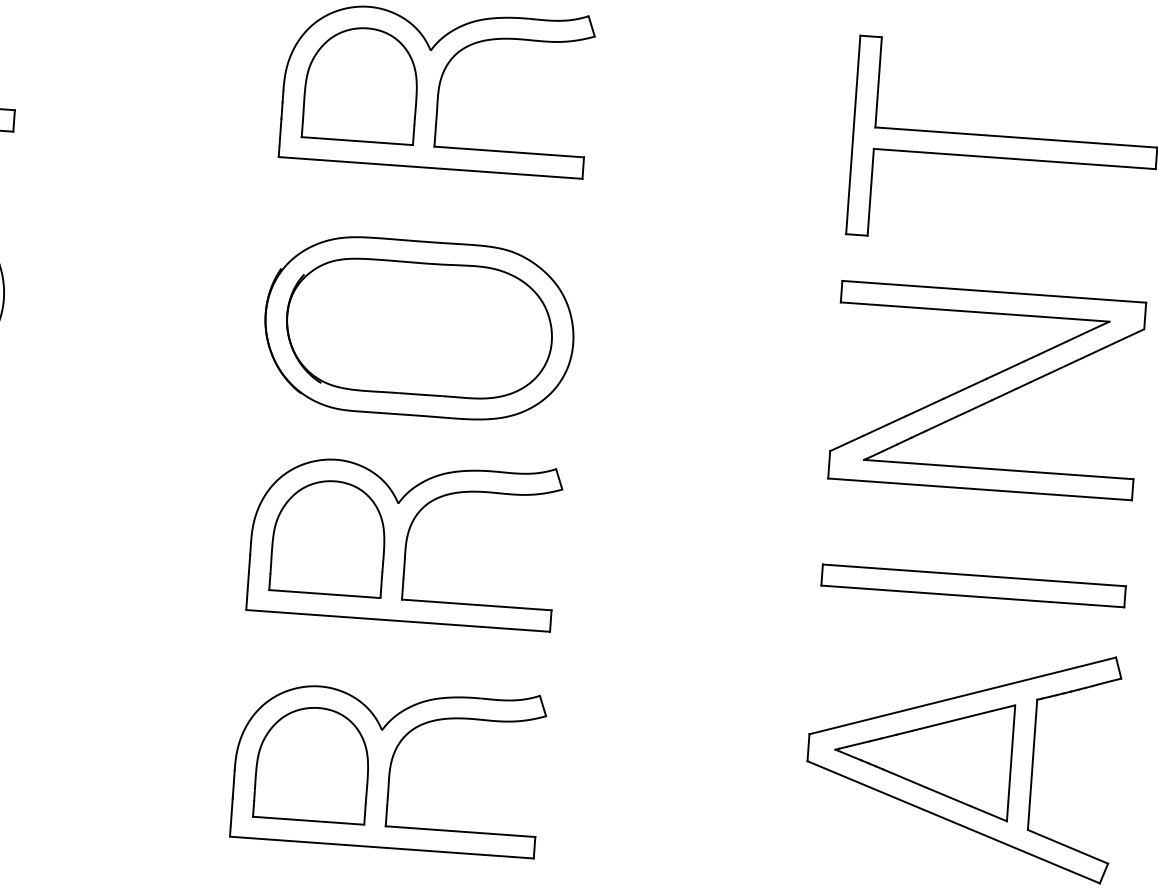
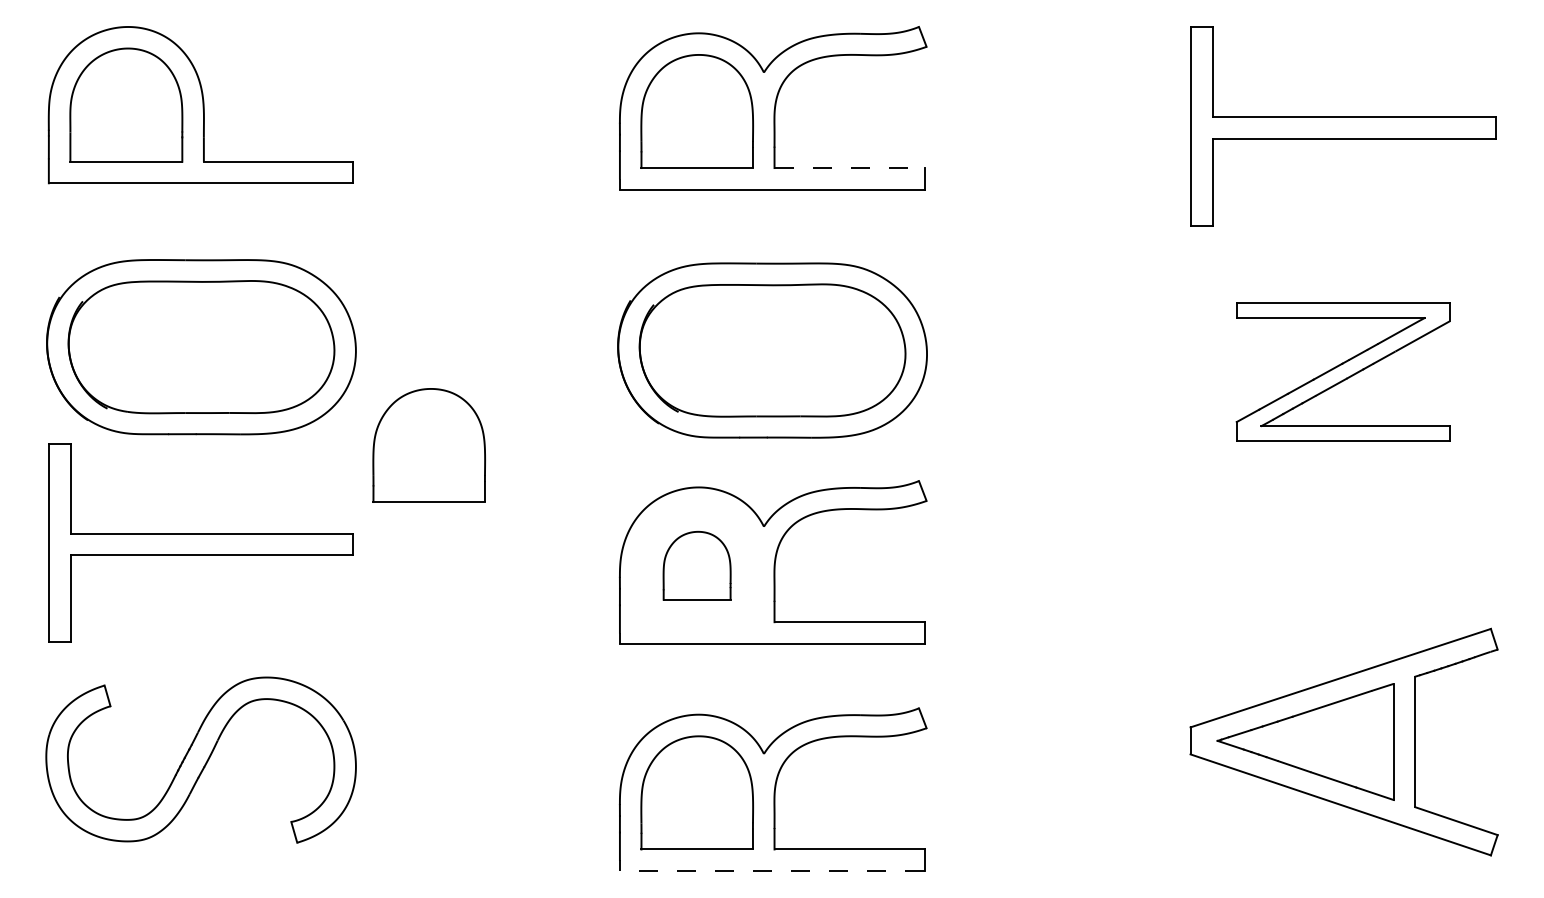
line: (509, 152) -> (849, 168), solid -> dashed
part: (987, 390) -> (1343, 371), size x0.7
part: (69, 398) -> (428, 445), added
part: (328, 537) -> (696, 565), size x0.6
part: (973, 585) -> (1343, 567), removed
line: (381, 848) -> (771, 871), solid -> dashed

